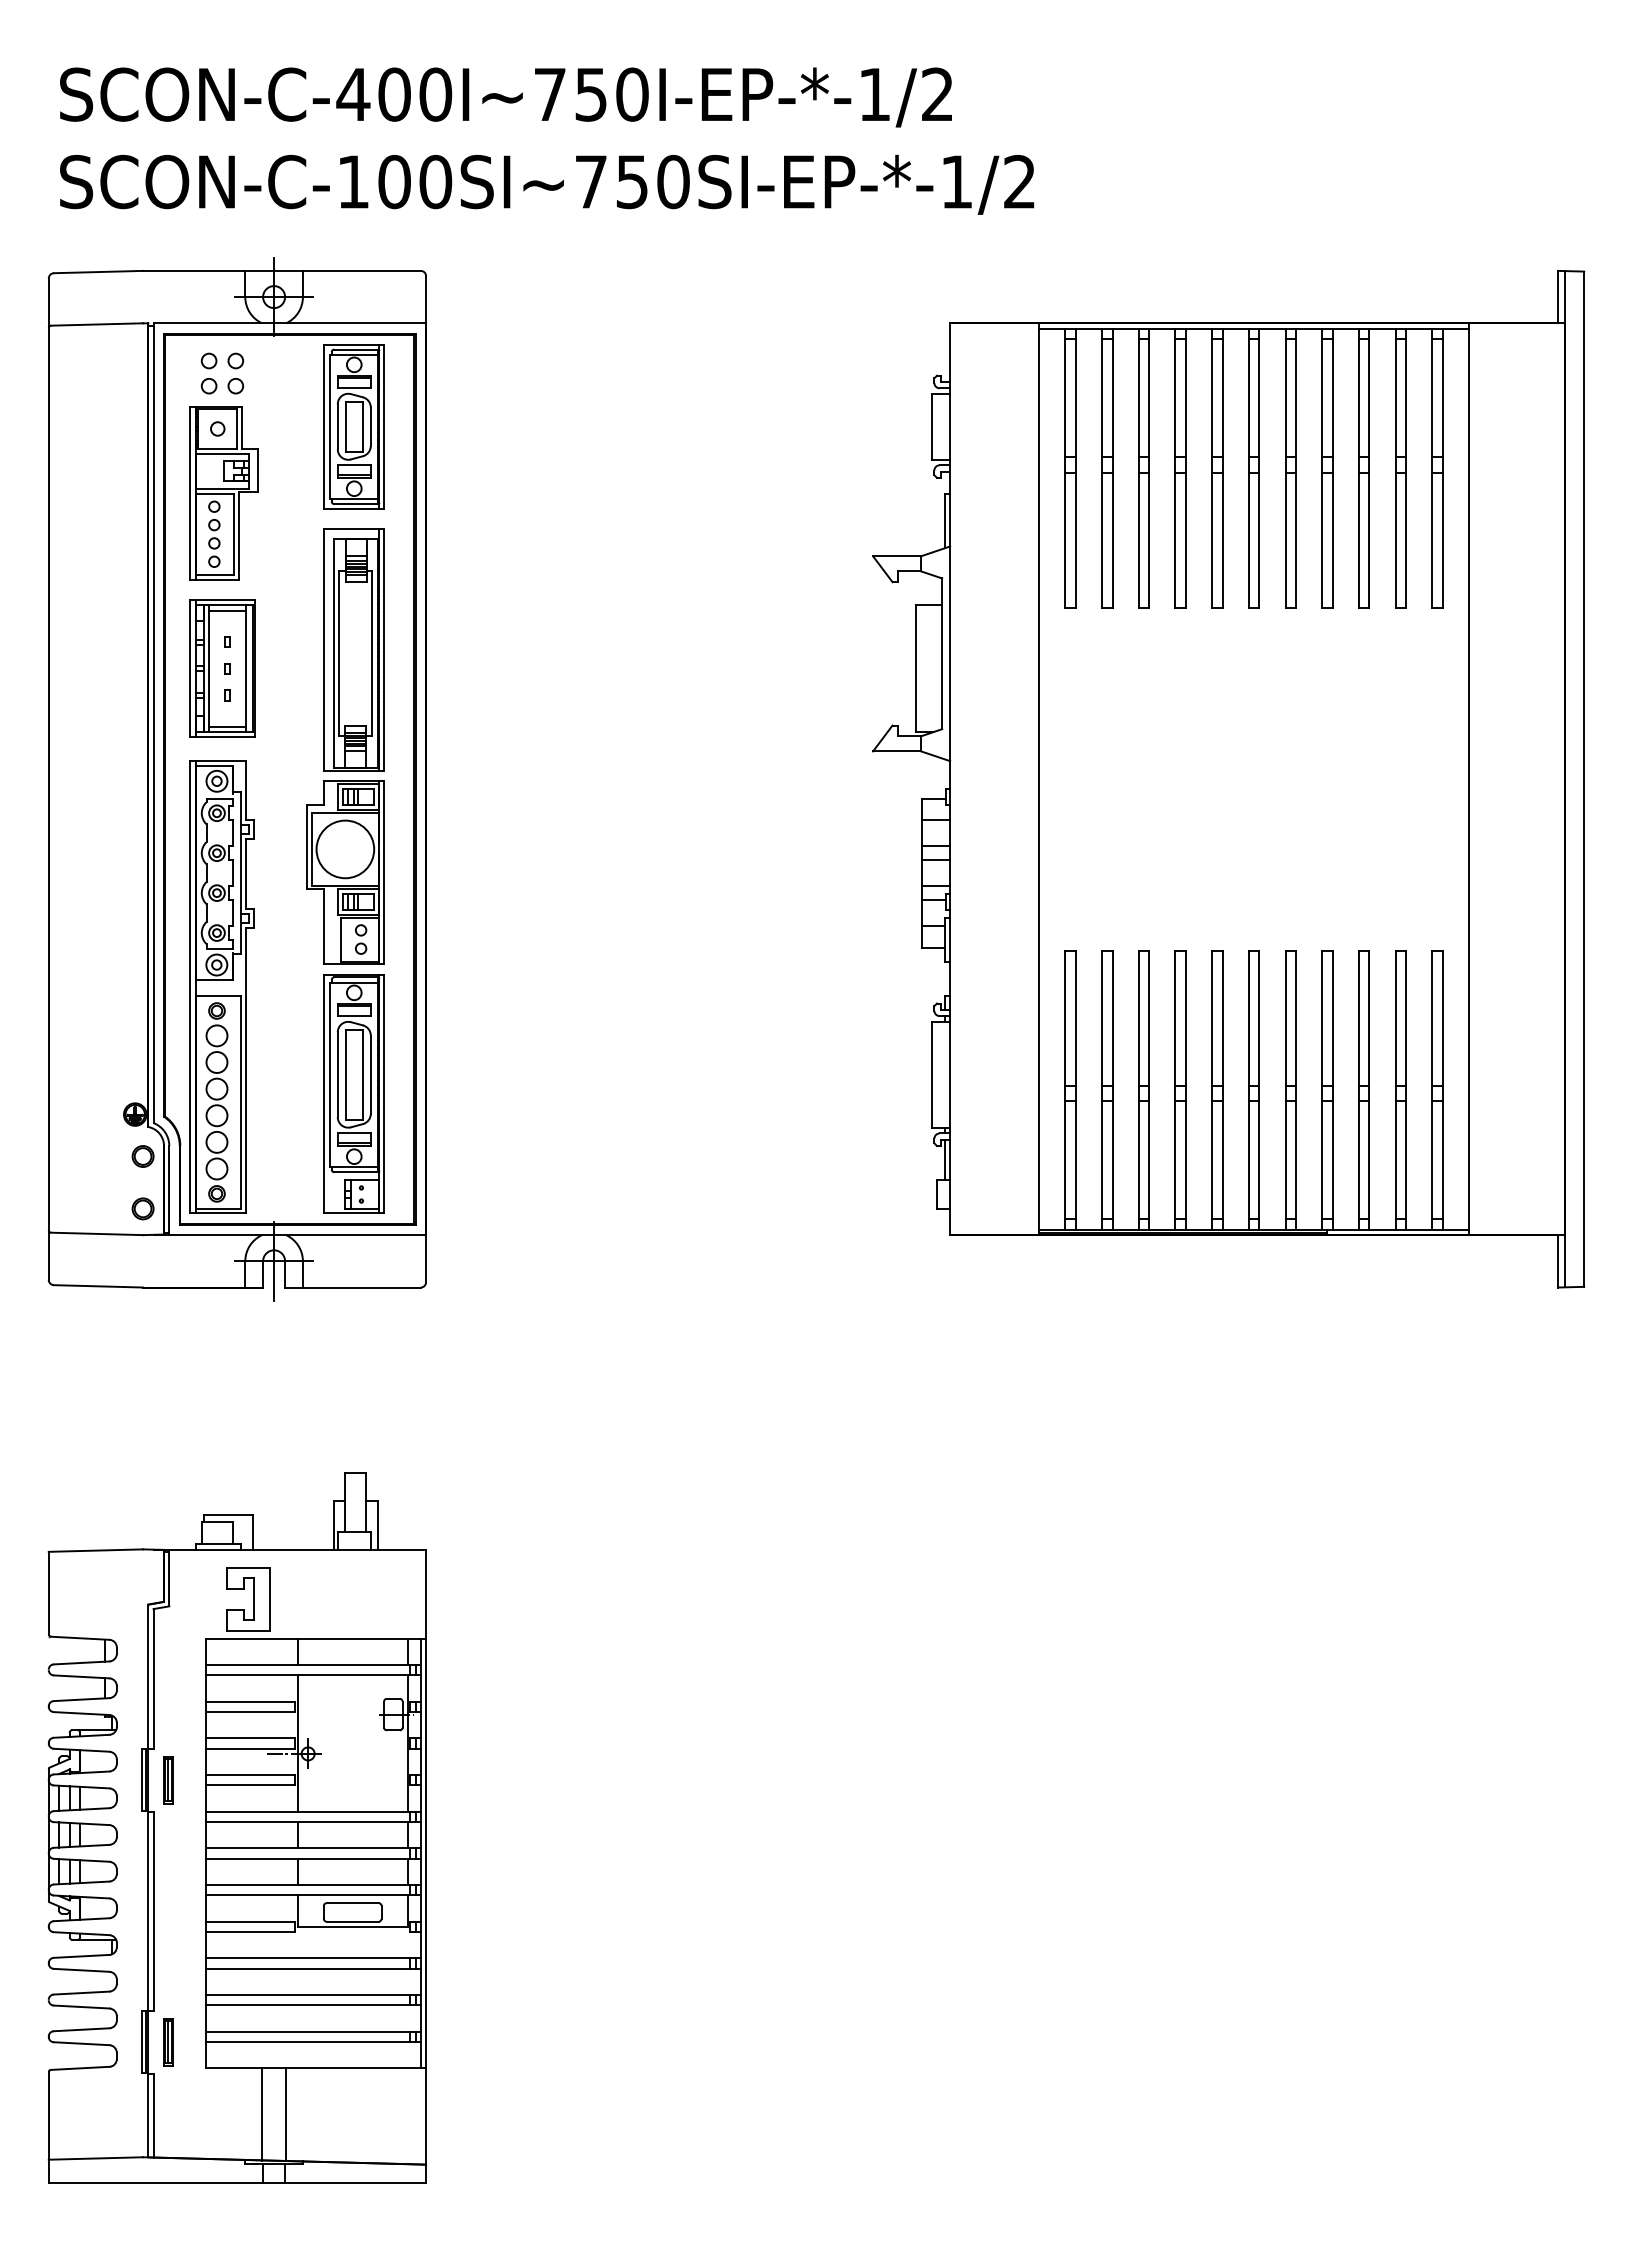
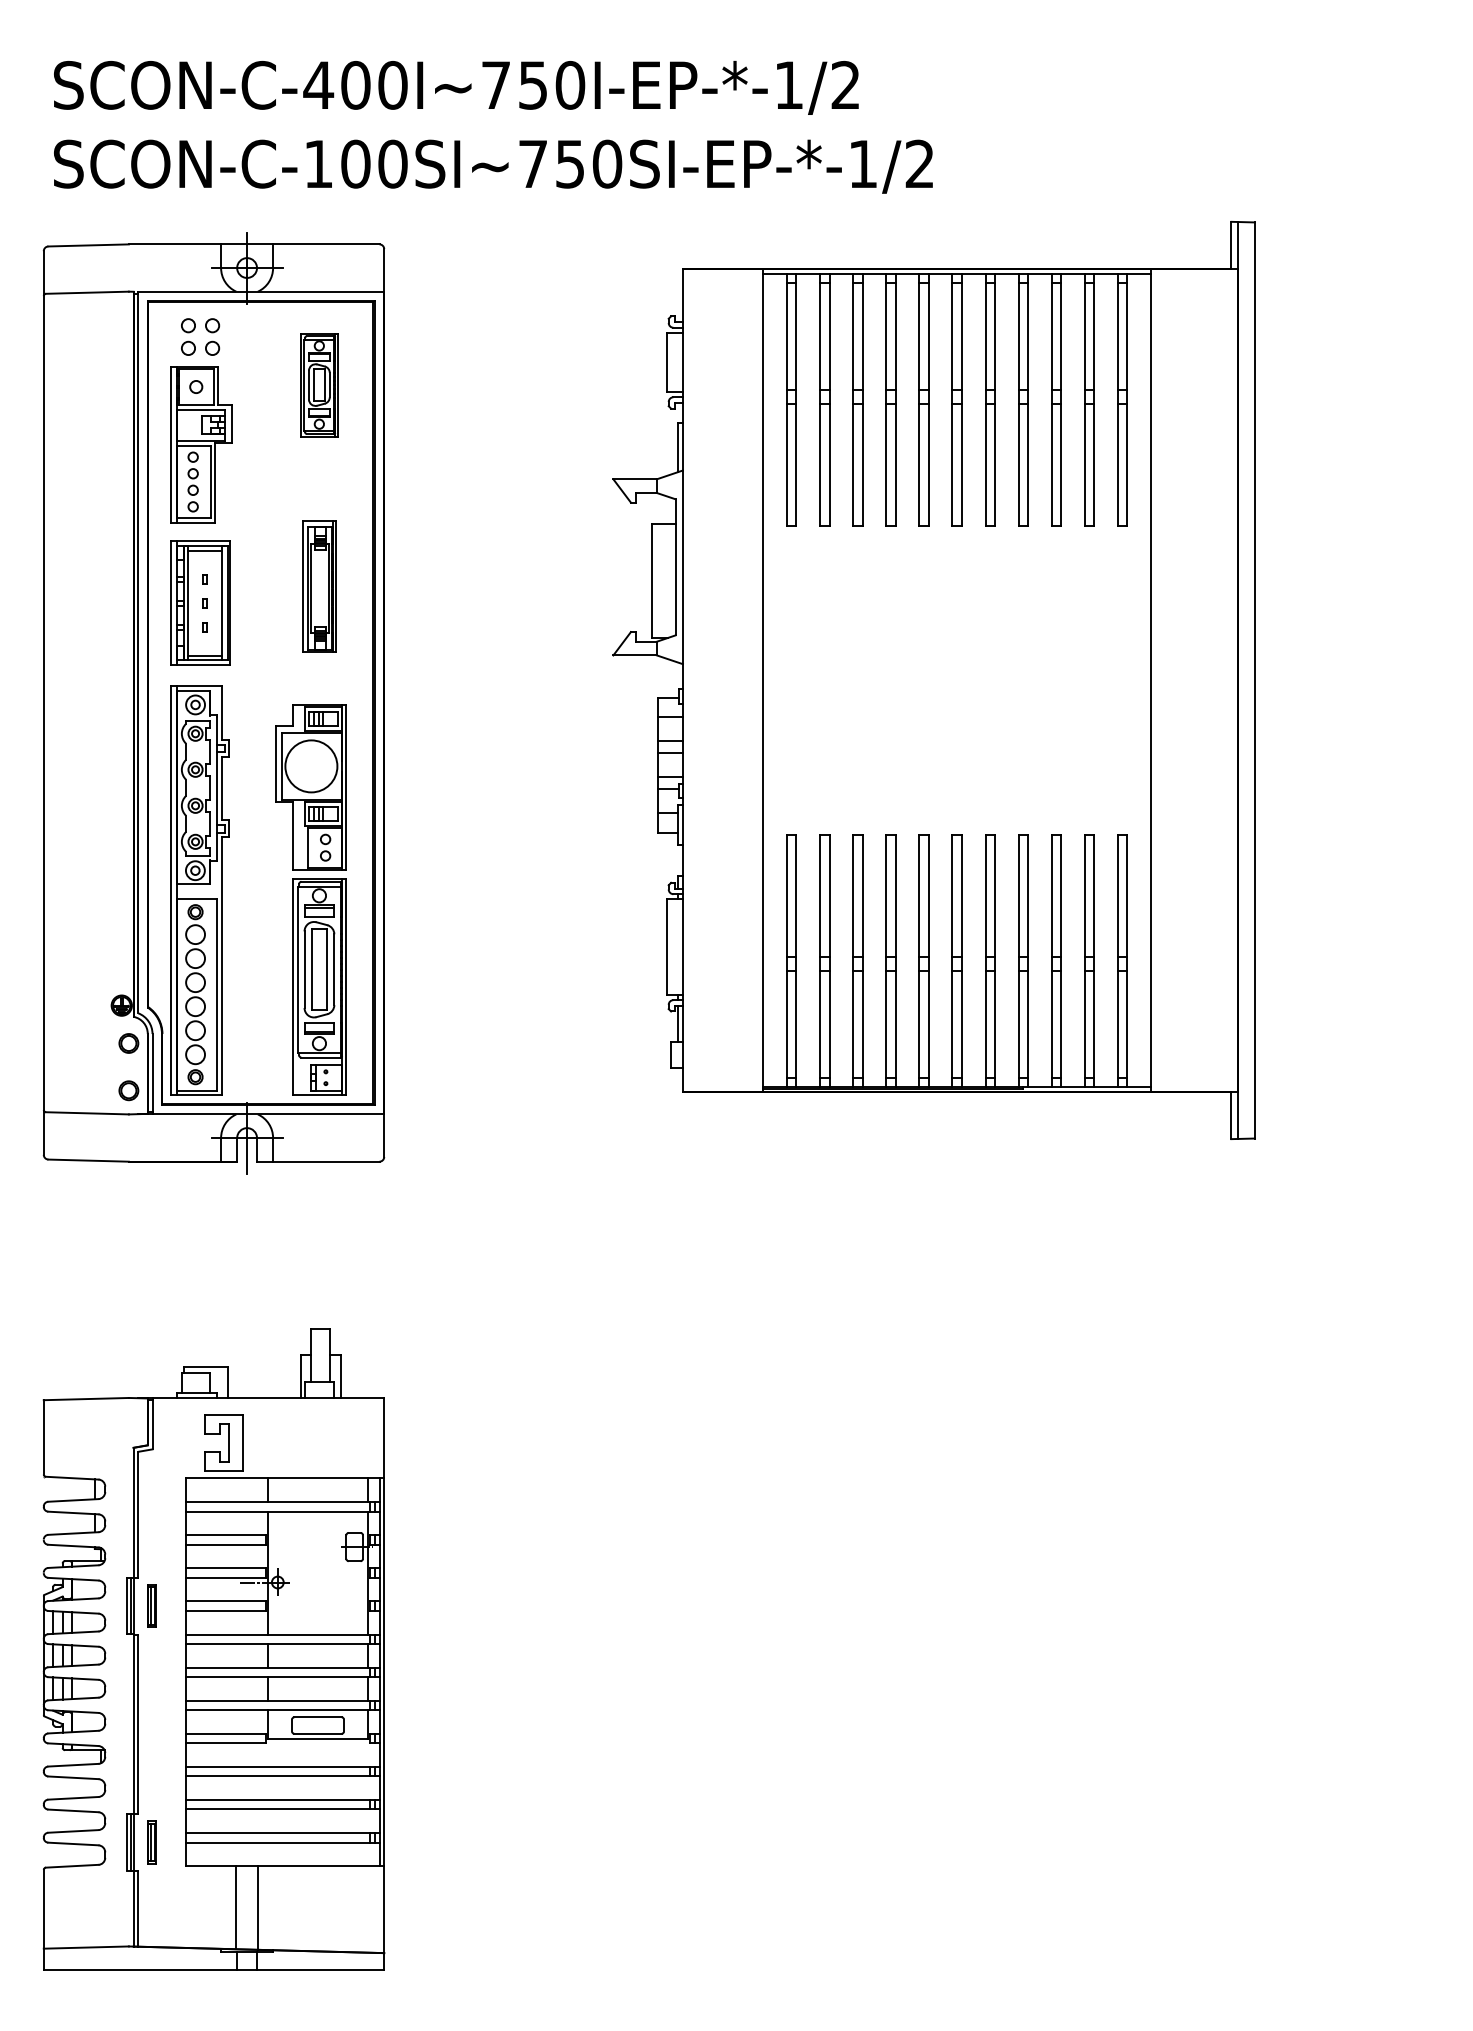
part: (353, 426) -> (318, 384), size x0.7
part: (353, 649) -> (318, 586), size x0.6
part: (1228, 779) -> (934, 680), moved

